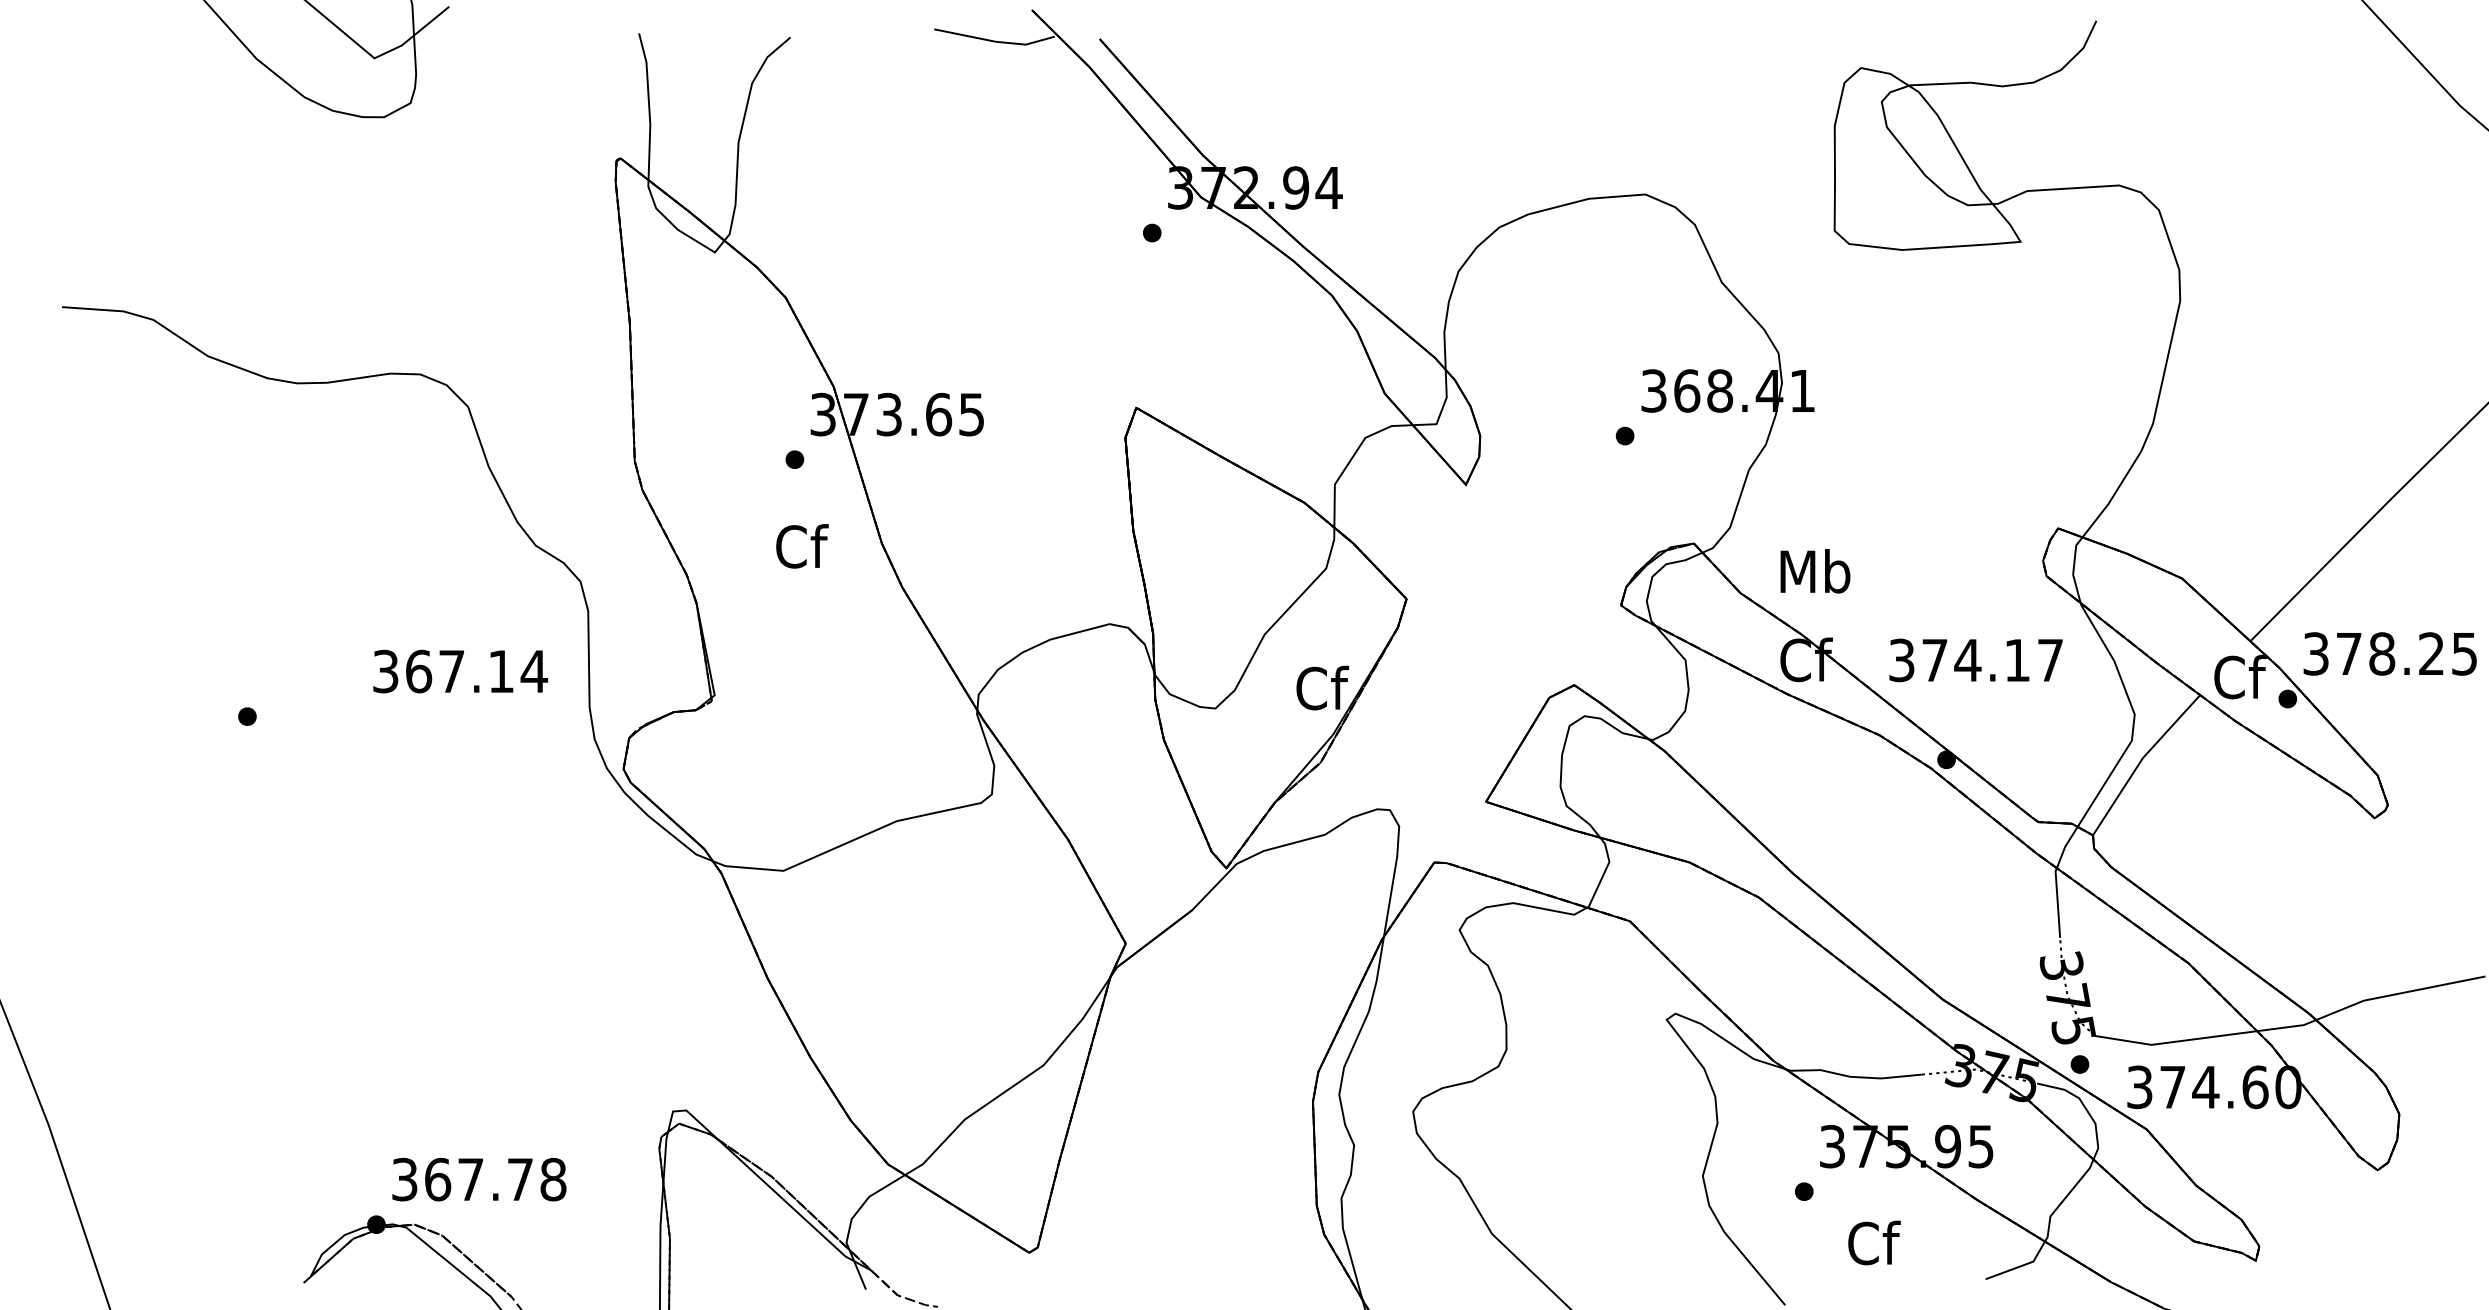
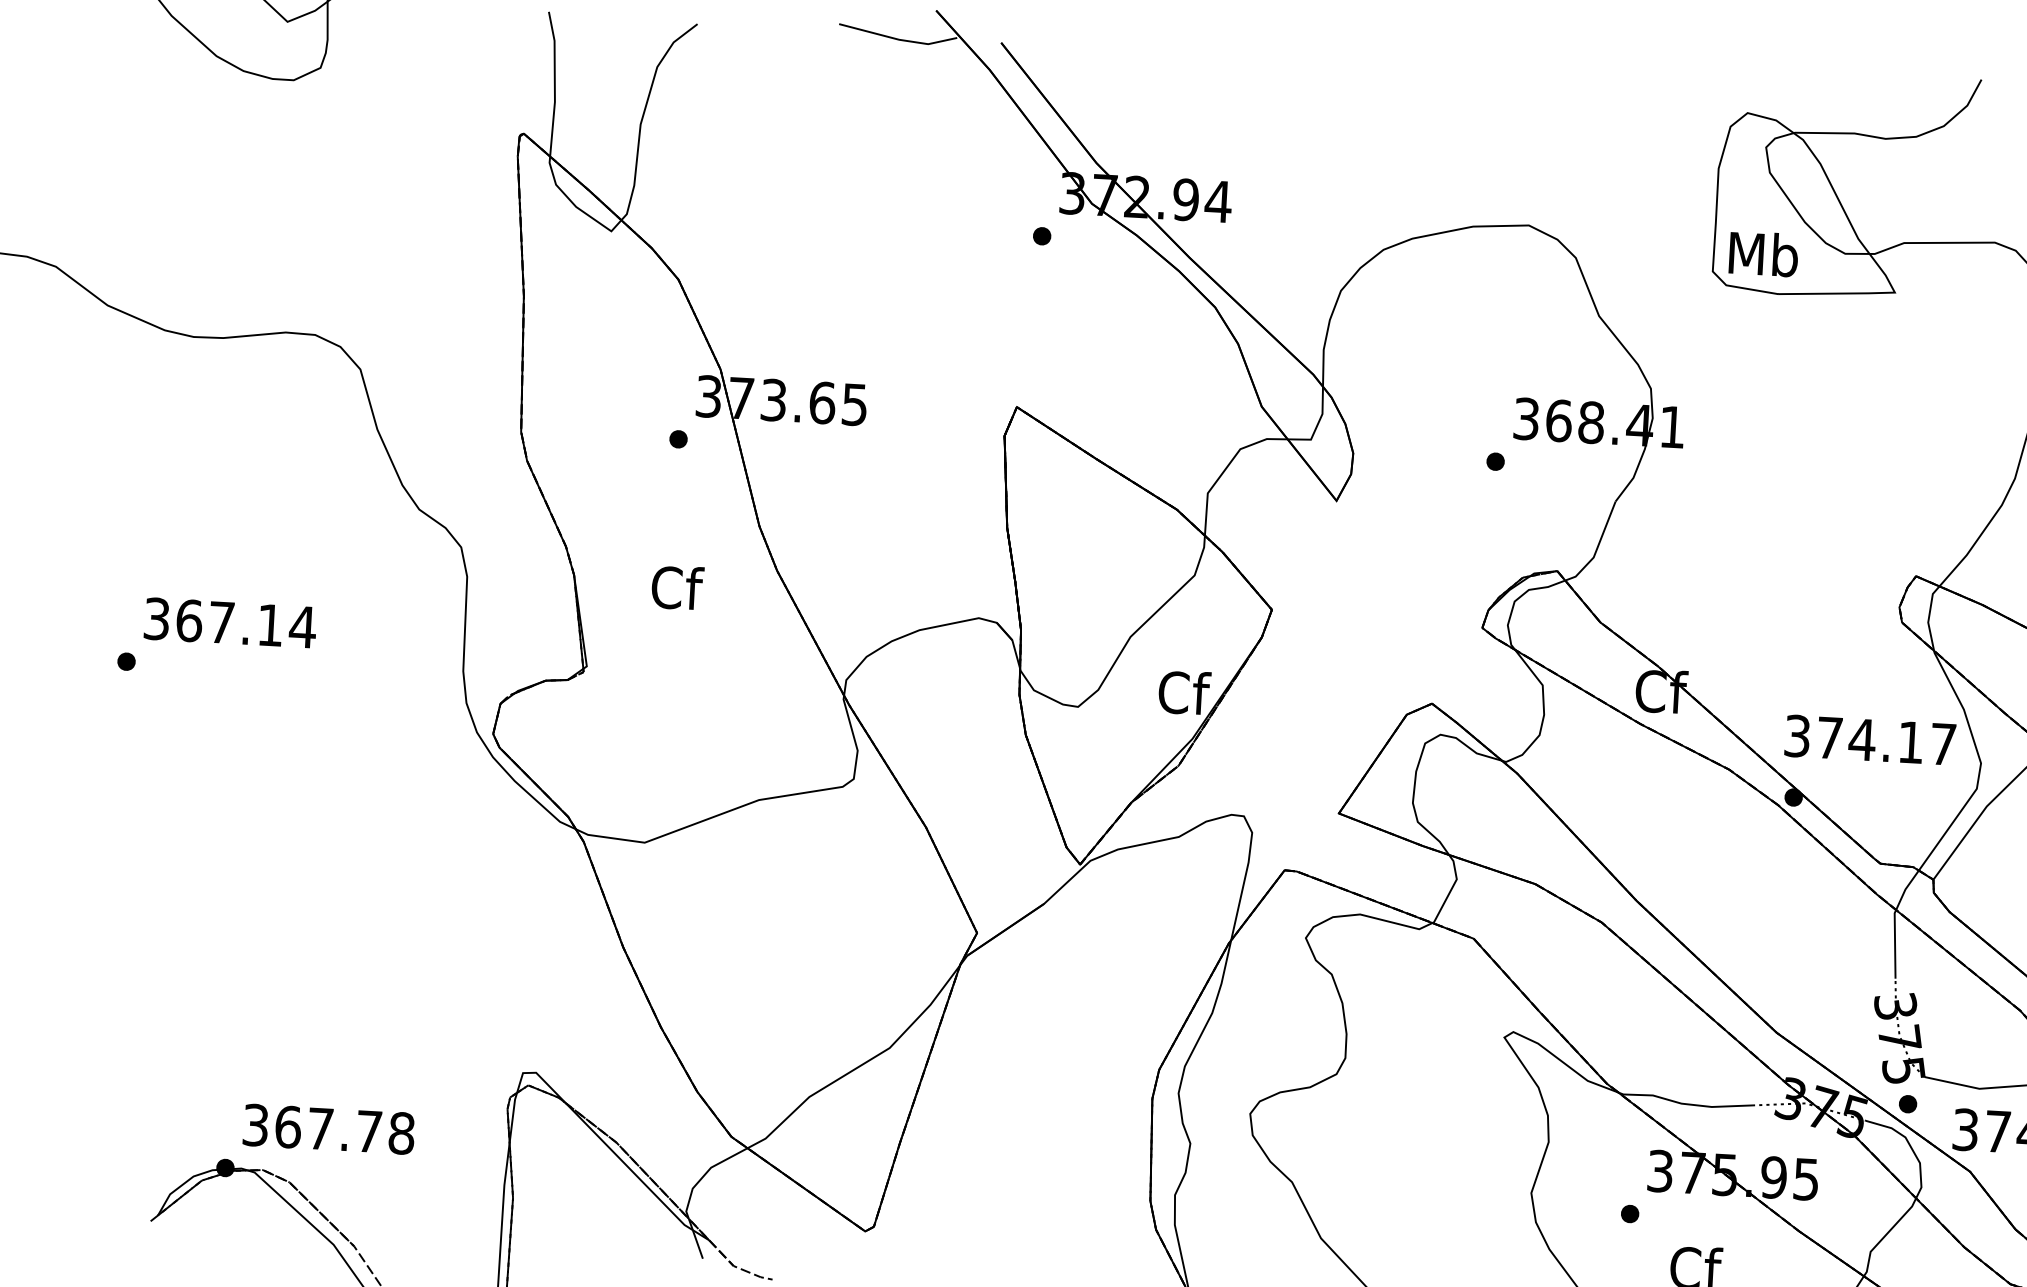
text: (802, 546) -> (677, 587), moved
text: (1815, 571) -> (1763, 254), moved
text: (1975, 660) -> (1869, 740), moved
text: (460, 671) -> (230, 623), moved

